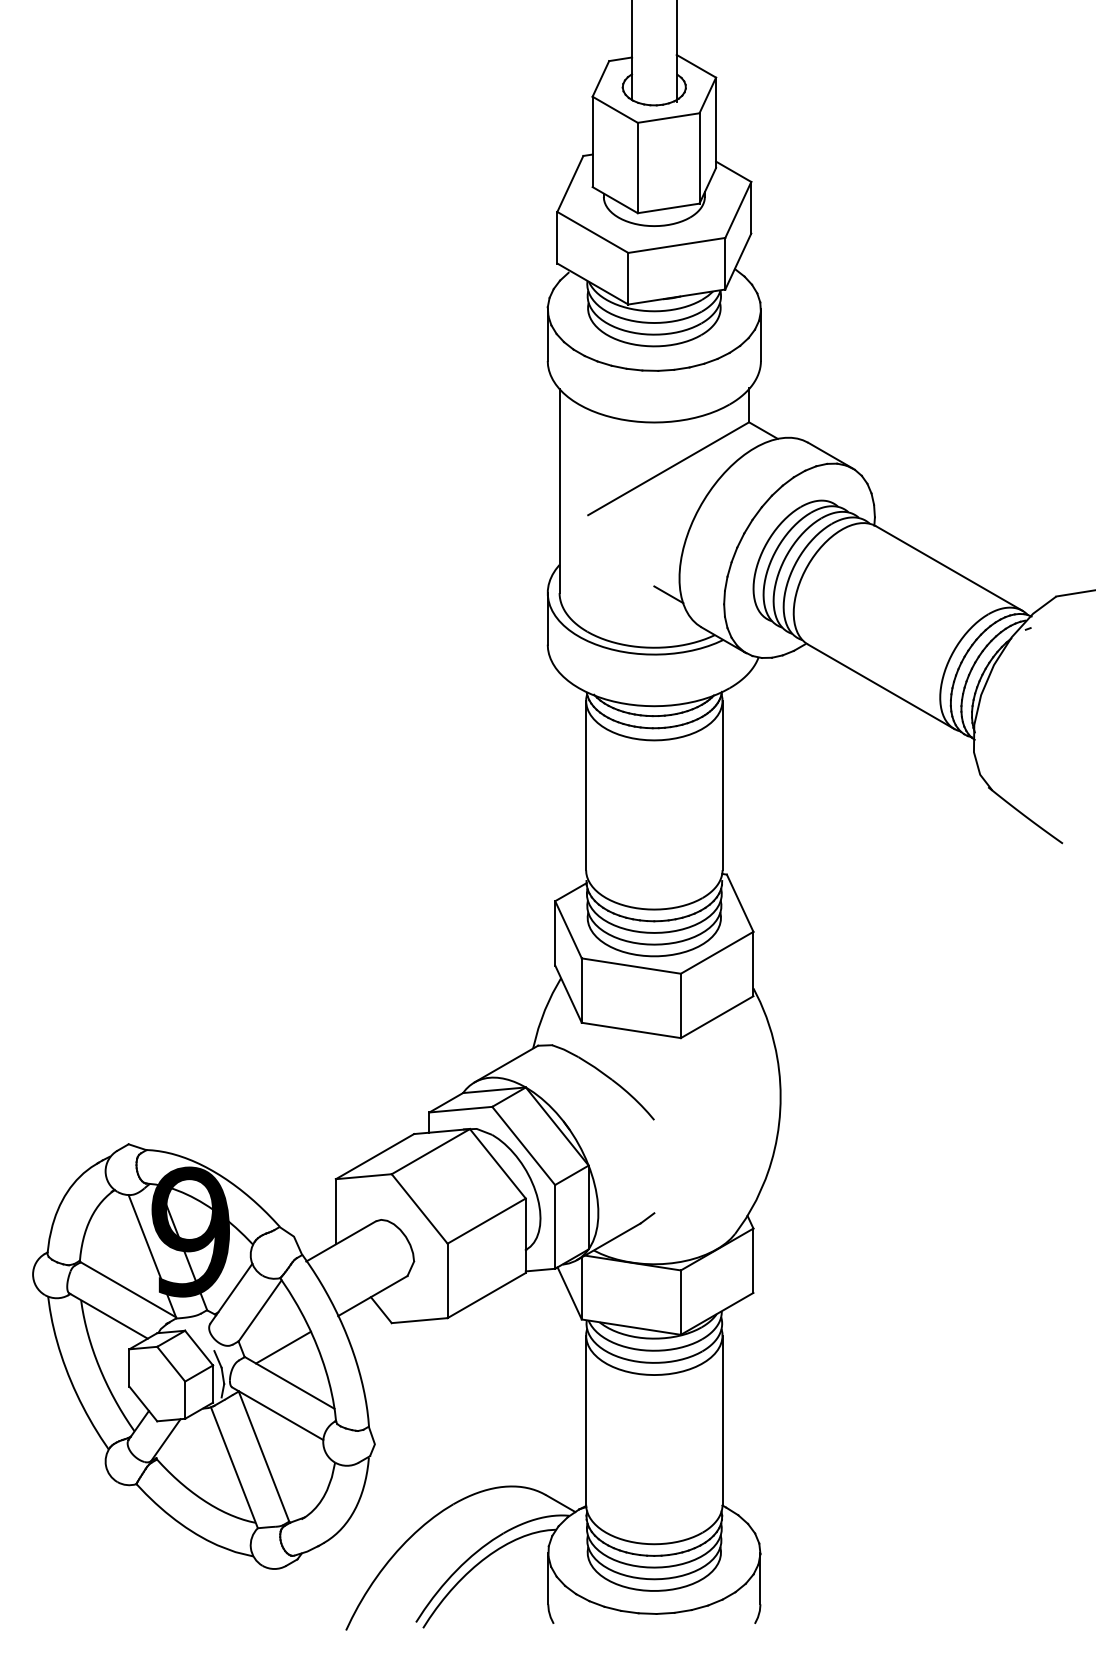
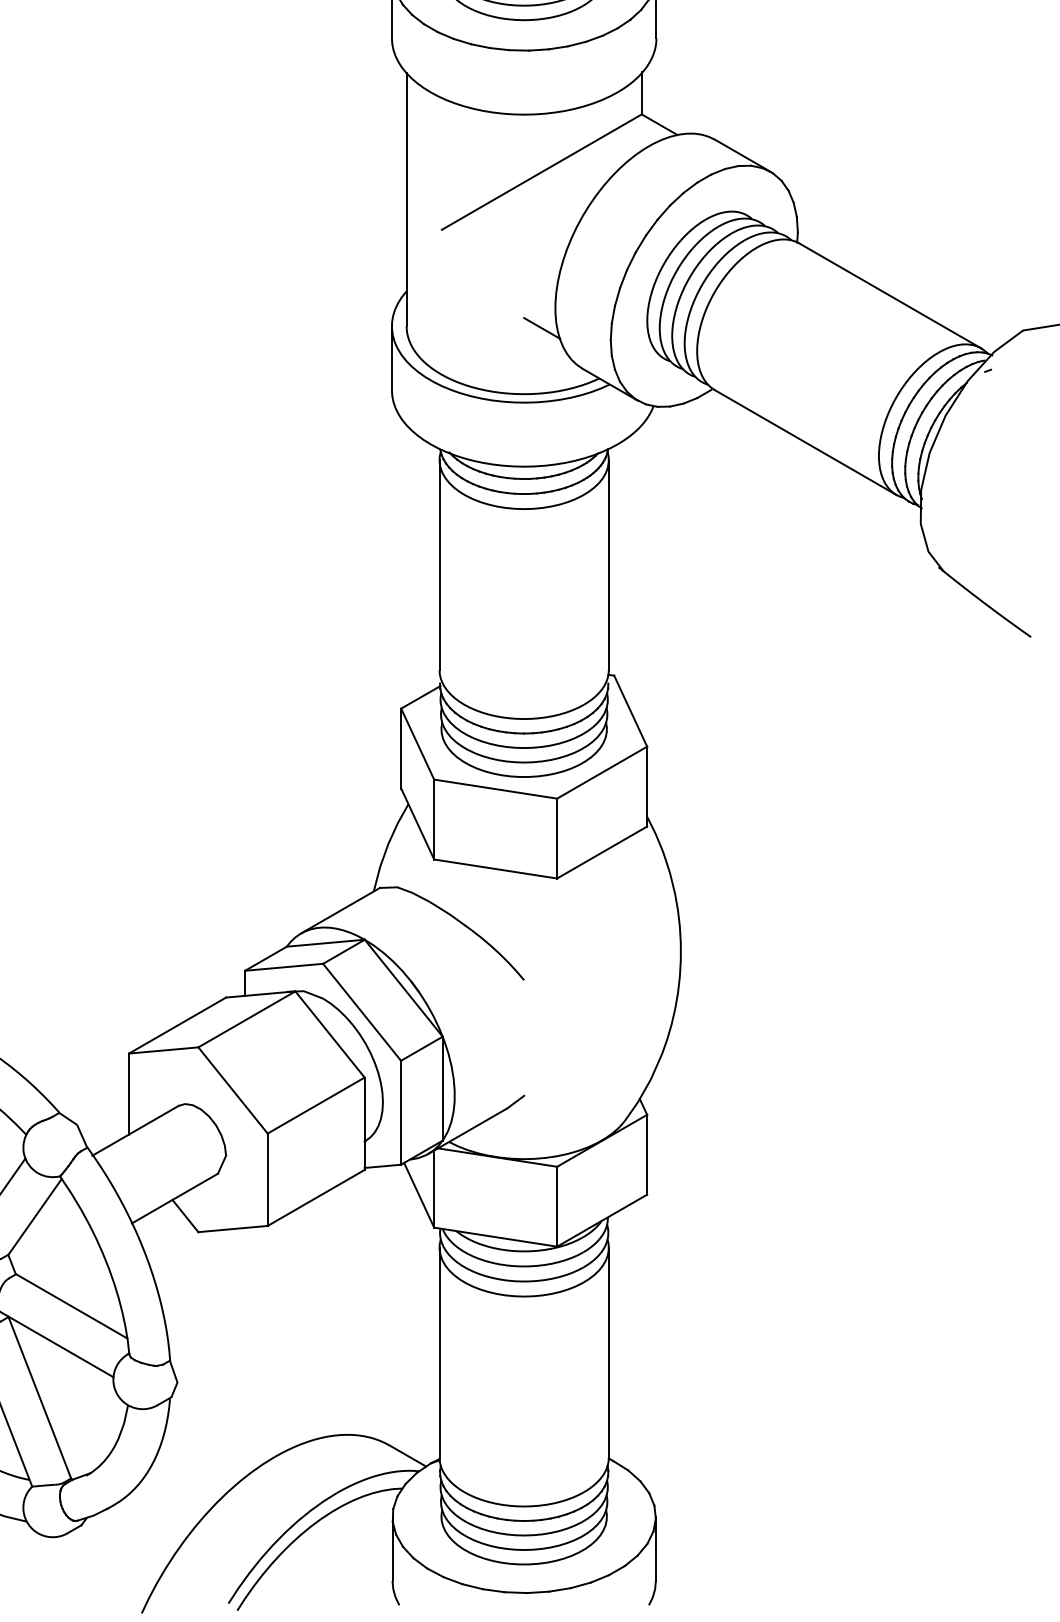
line: (283, 1347) -> (64, 1262), removed

